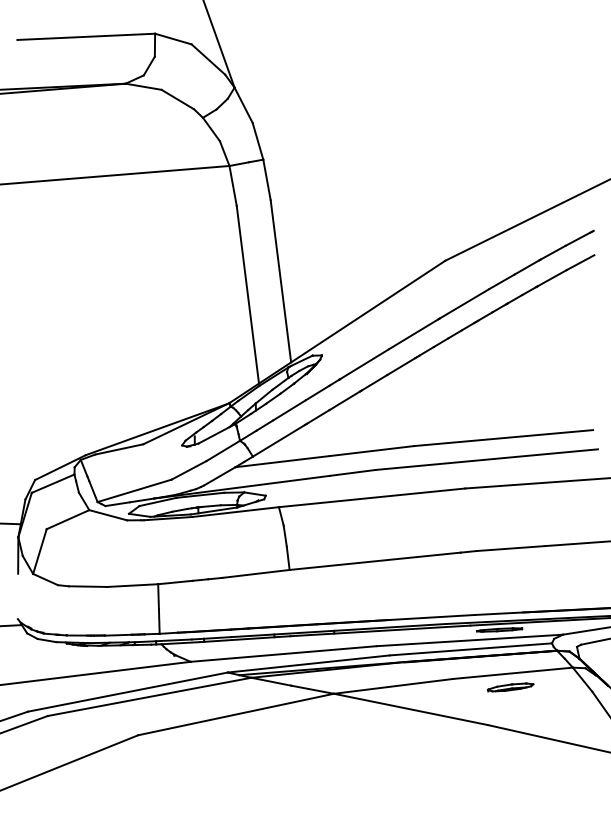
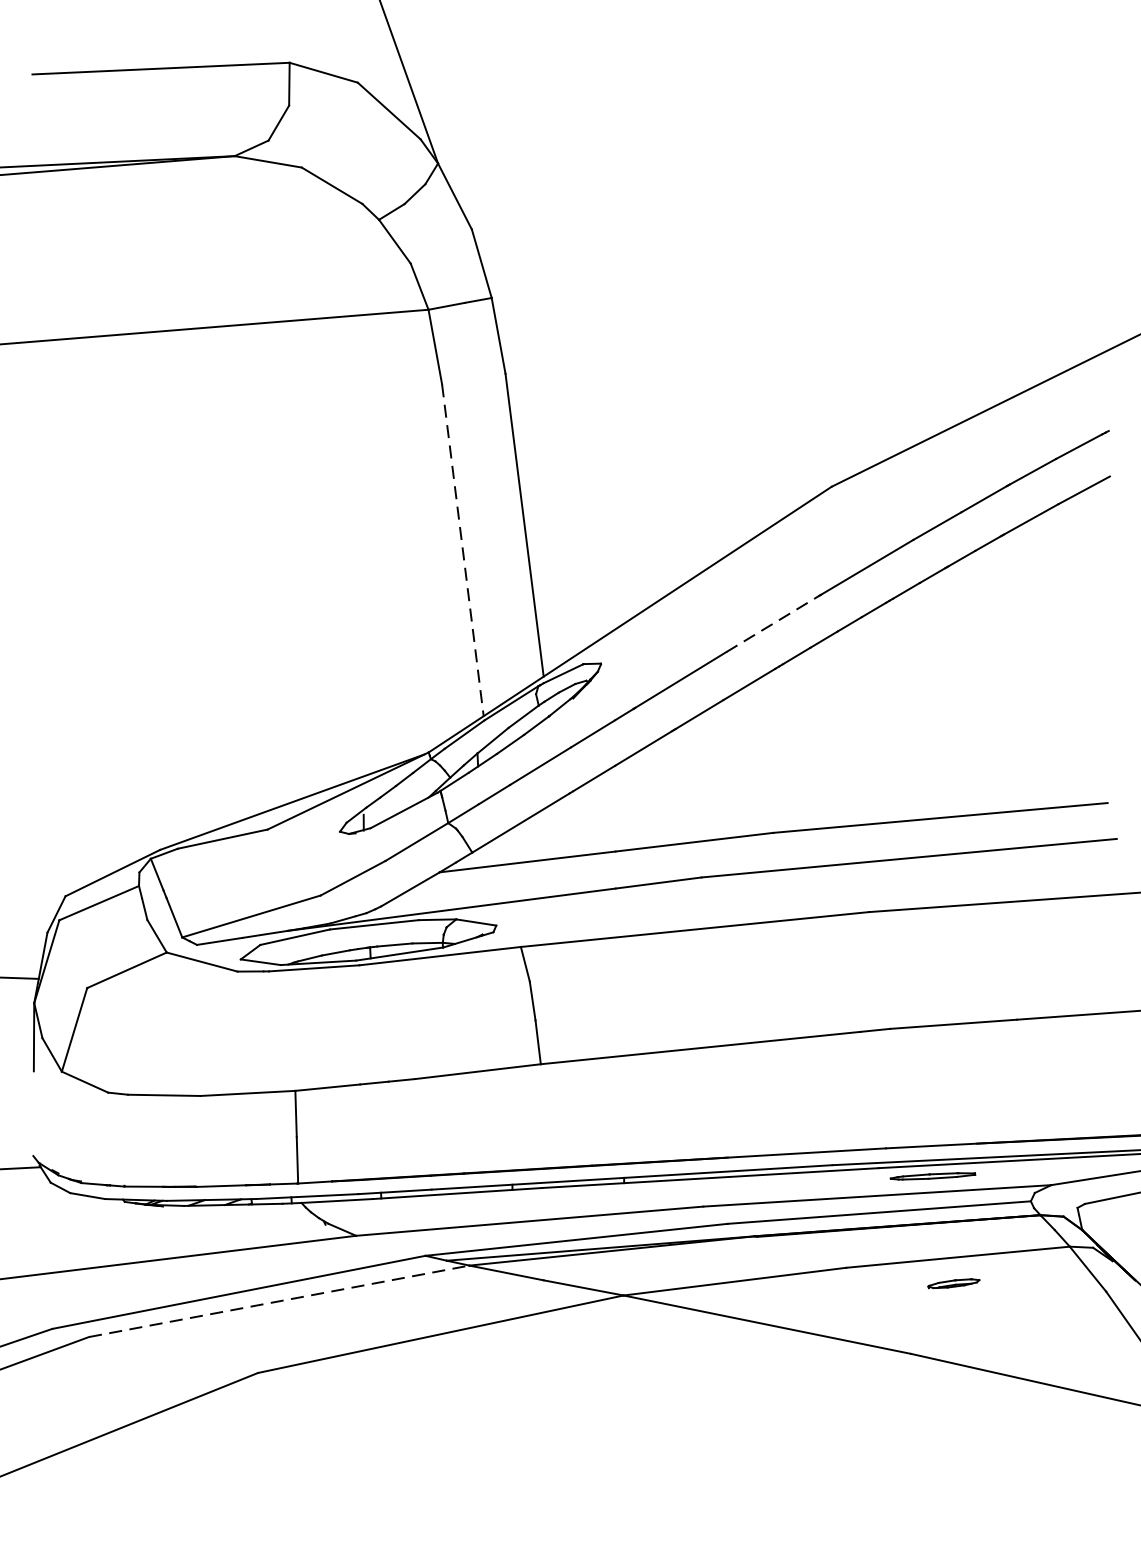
line: (247, 294) -> (462, 549), solid -> dashed
line: (414, 334) -> (774, 624), solid -> dashed
part: (510, 687) -> (953, 1283), size x0.6
line: (149, 696) -> (279, 1300), solid -> dashed

